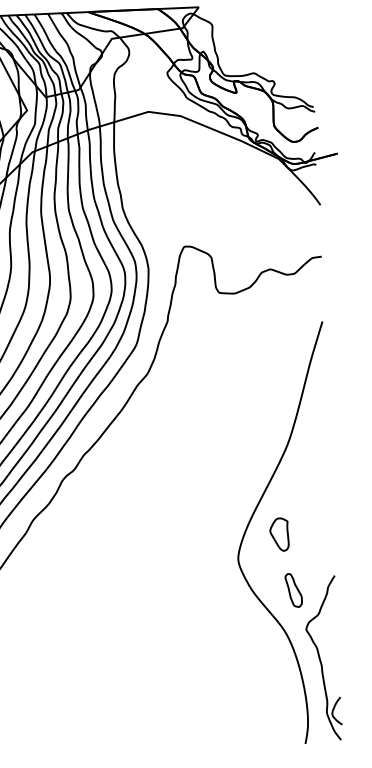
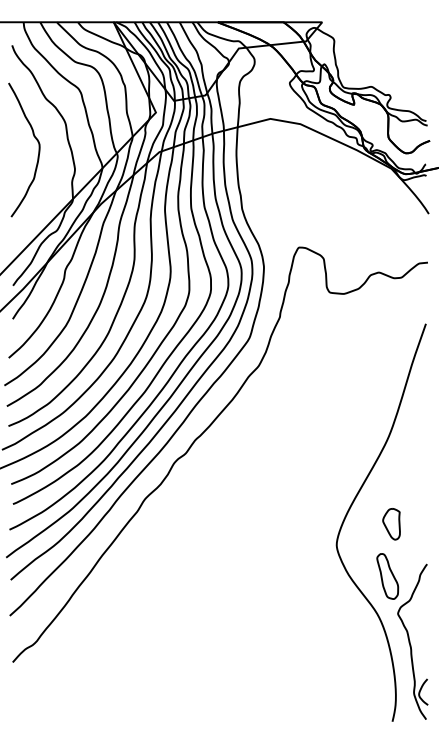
part: (279, 534) -> (391, 524), moved
part: (293, 590) -> (387, 576), size x1.43

